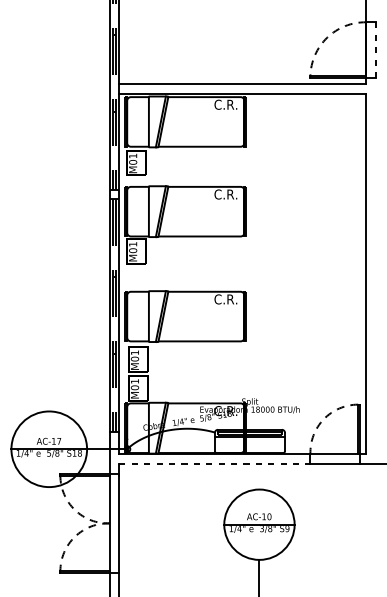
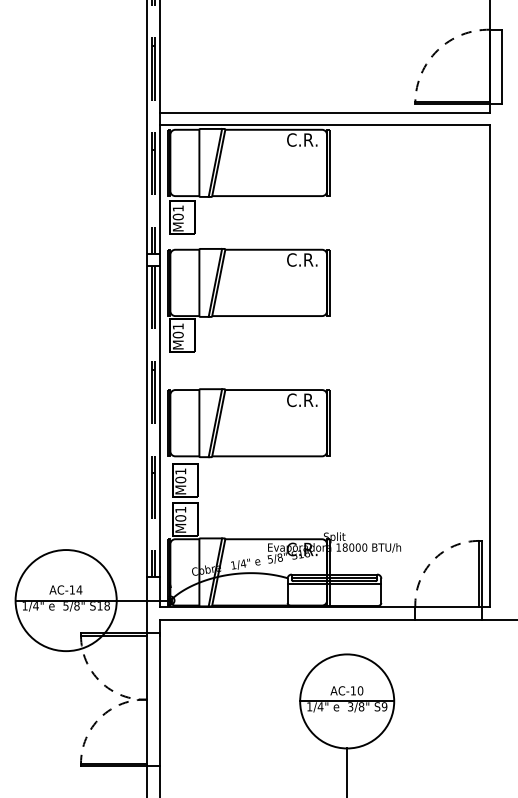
line: (375, 49) -> (502, 66), dashed -> solid
text: (59, 440) -> (79, 589), AC-17 -> AC-14
line: (214, 463) -> (287, 619), dashed -> solid

